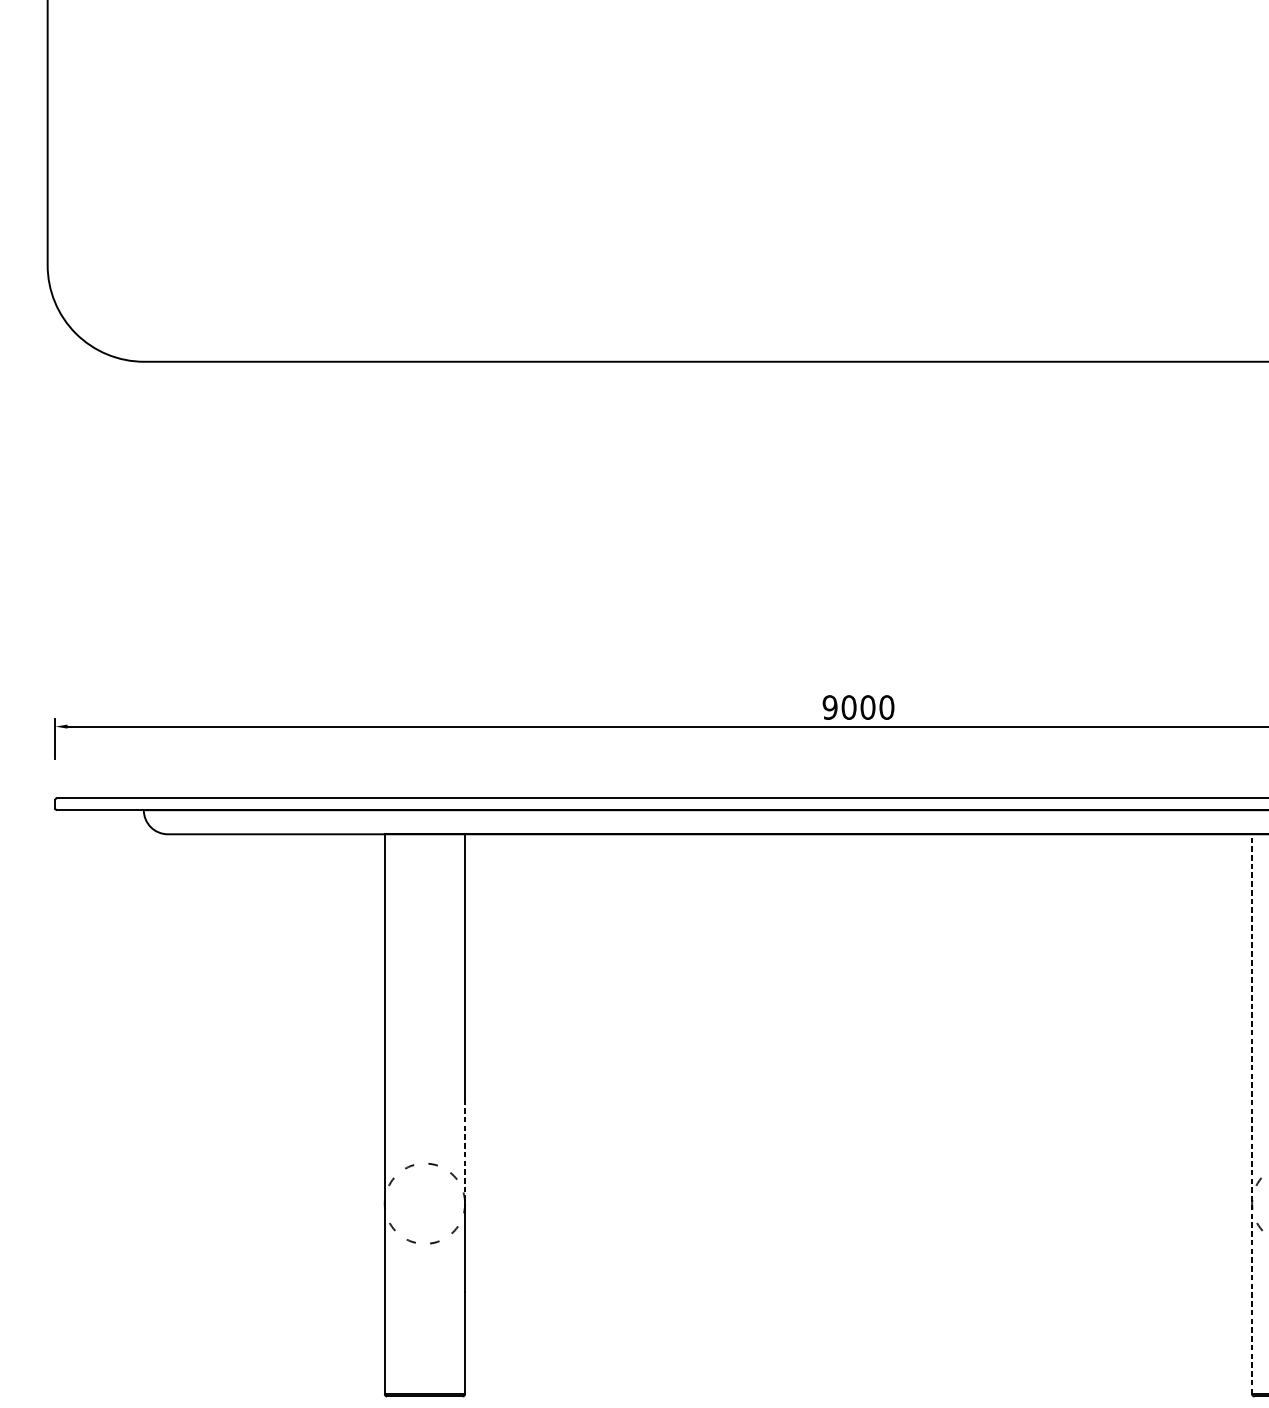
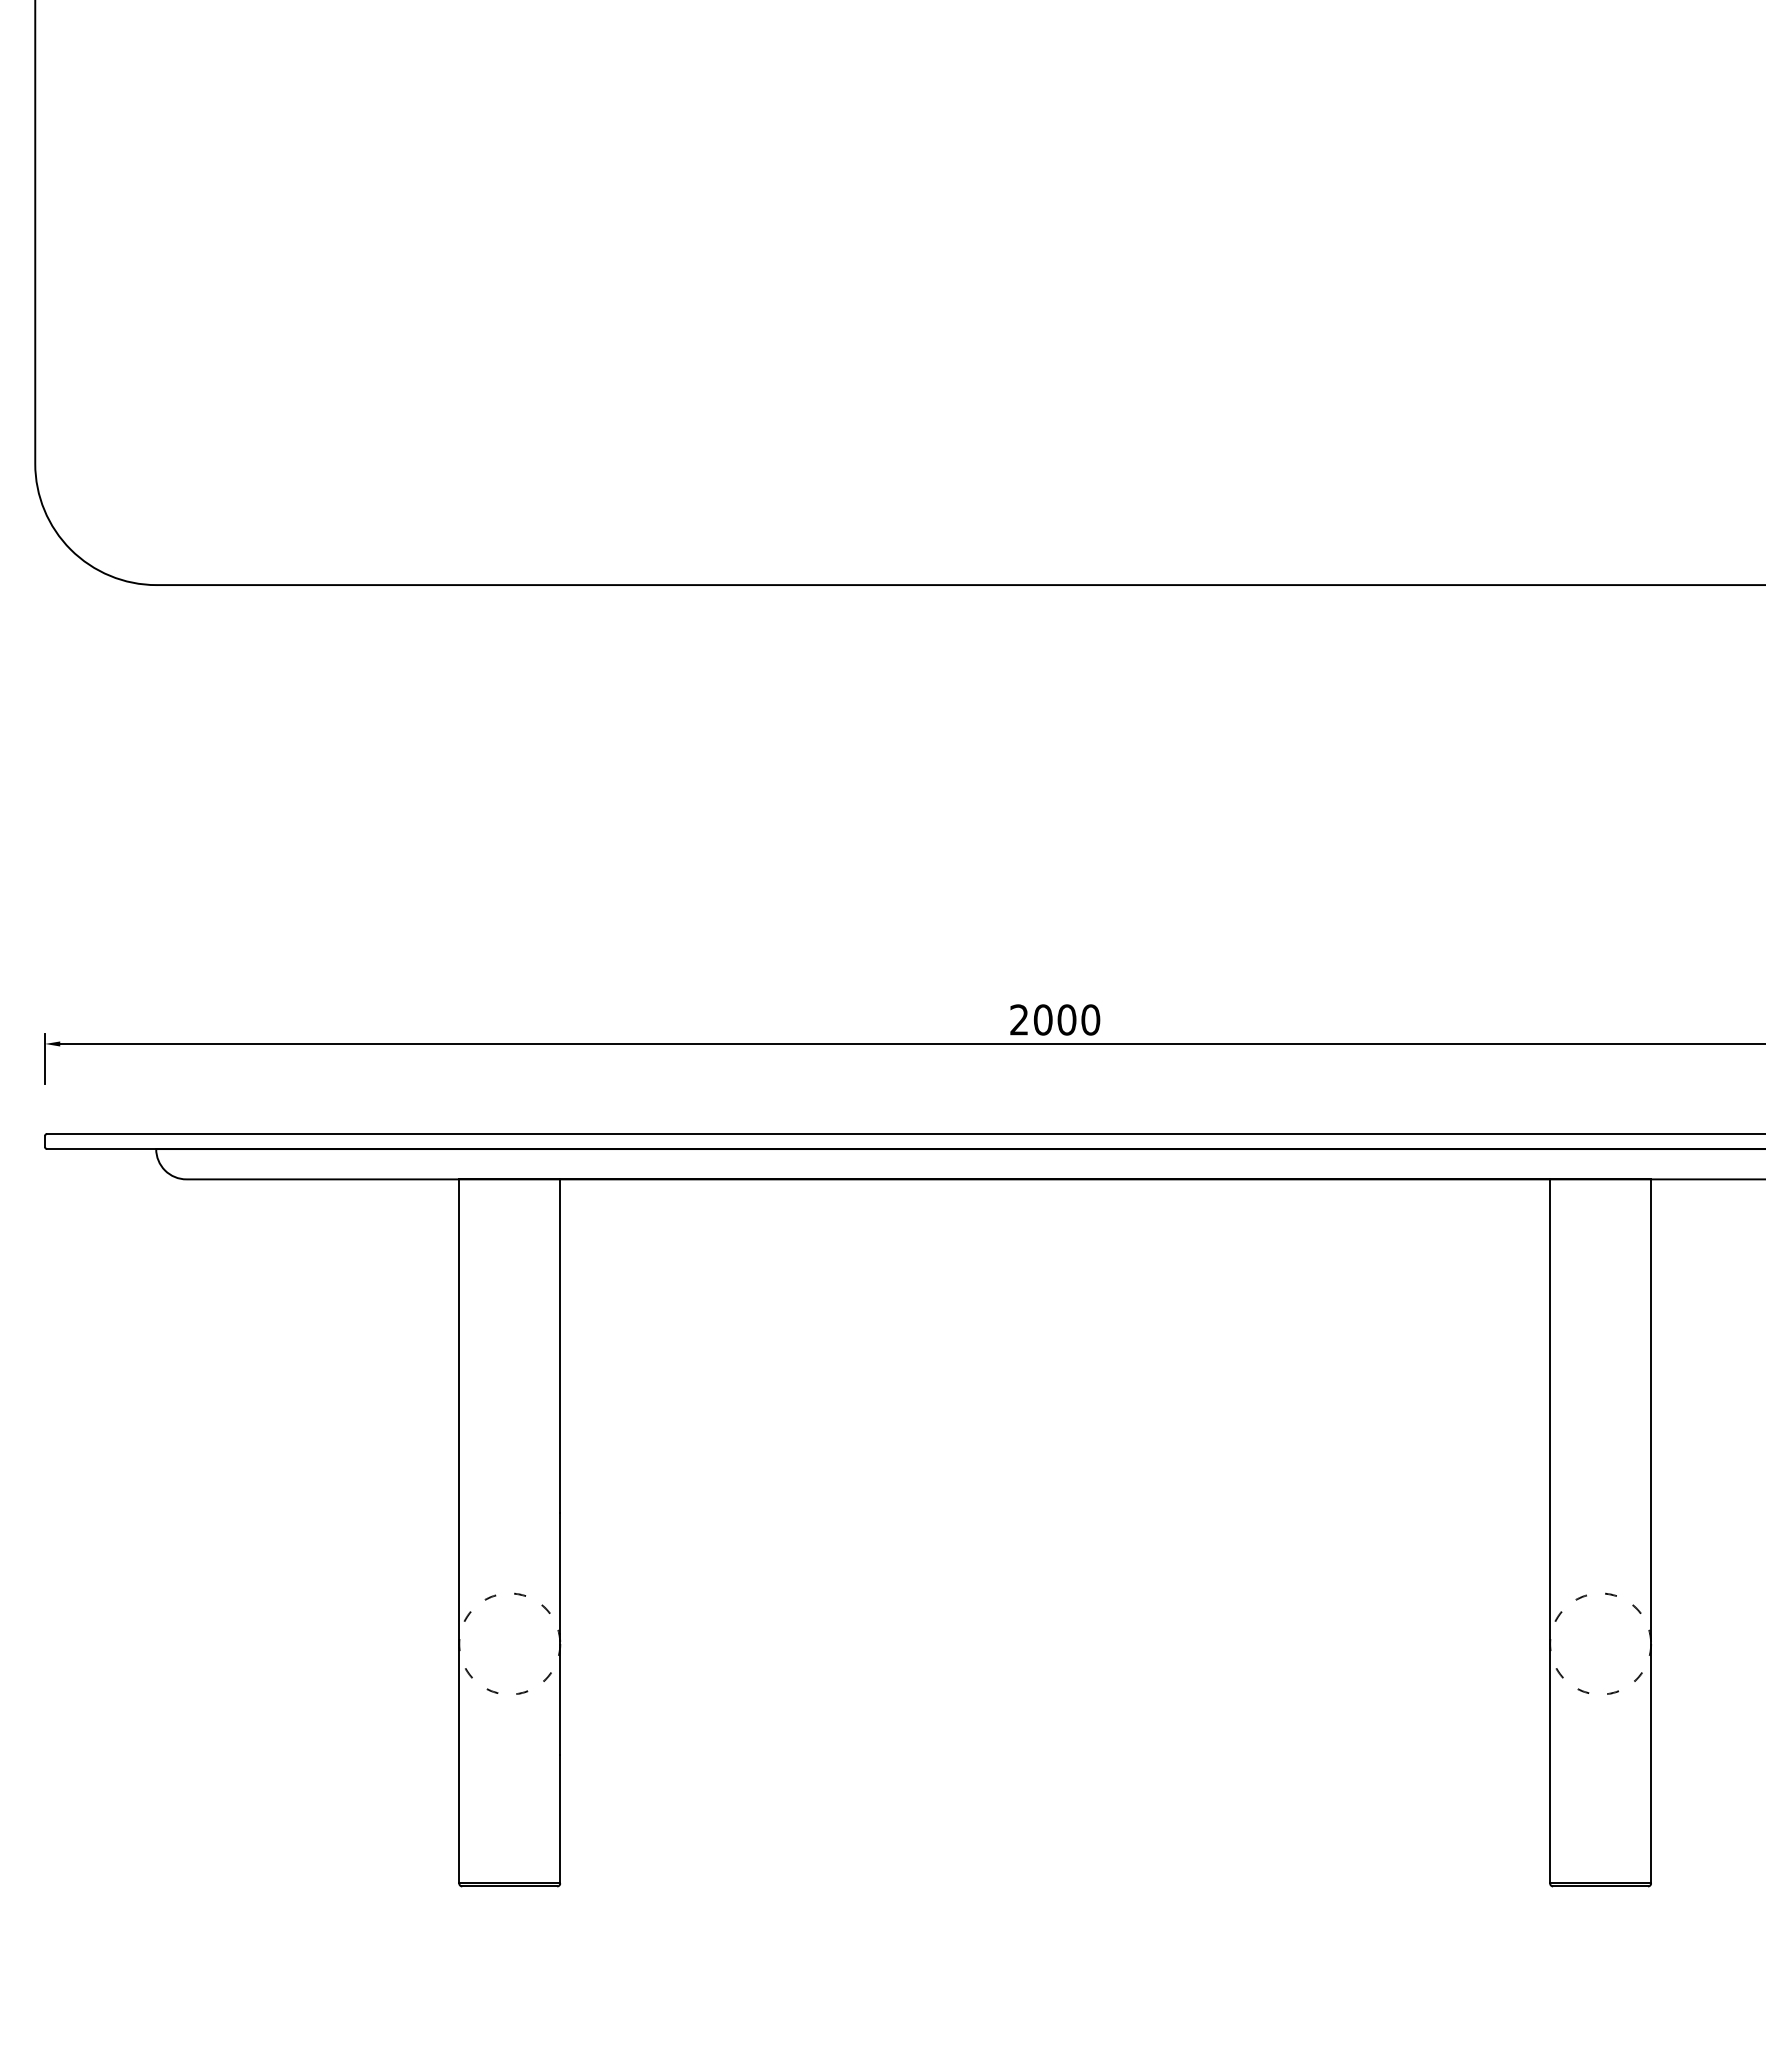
text: (830, 707) -> (1019, 1019), 9000 -> 2000
line: (1252, 1113) -> (1550, 1530), dashed -> solid
line: (465, 1147) -> (560, 1573), dashed -> solid

